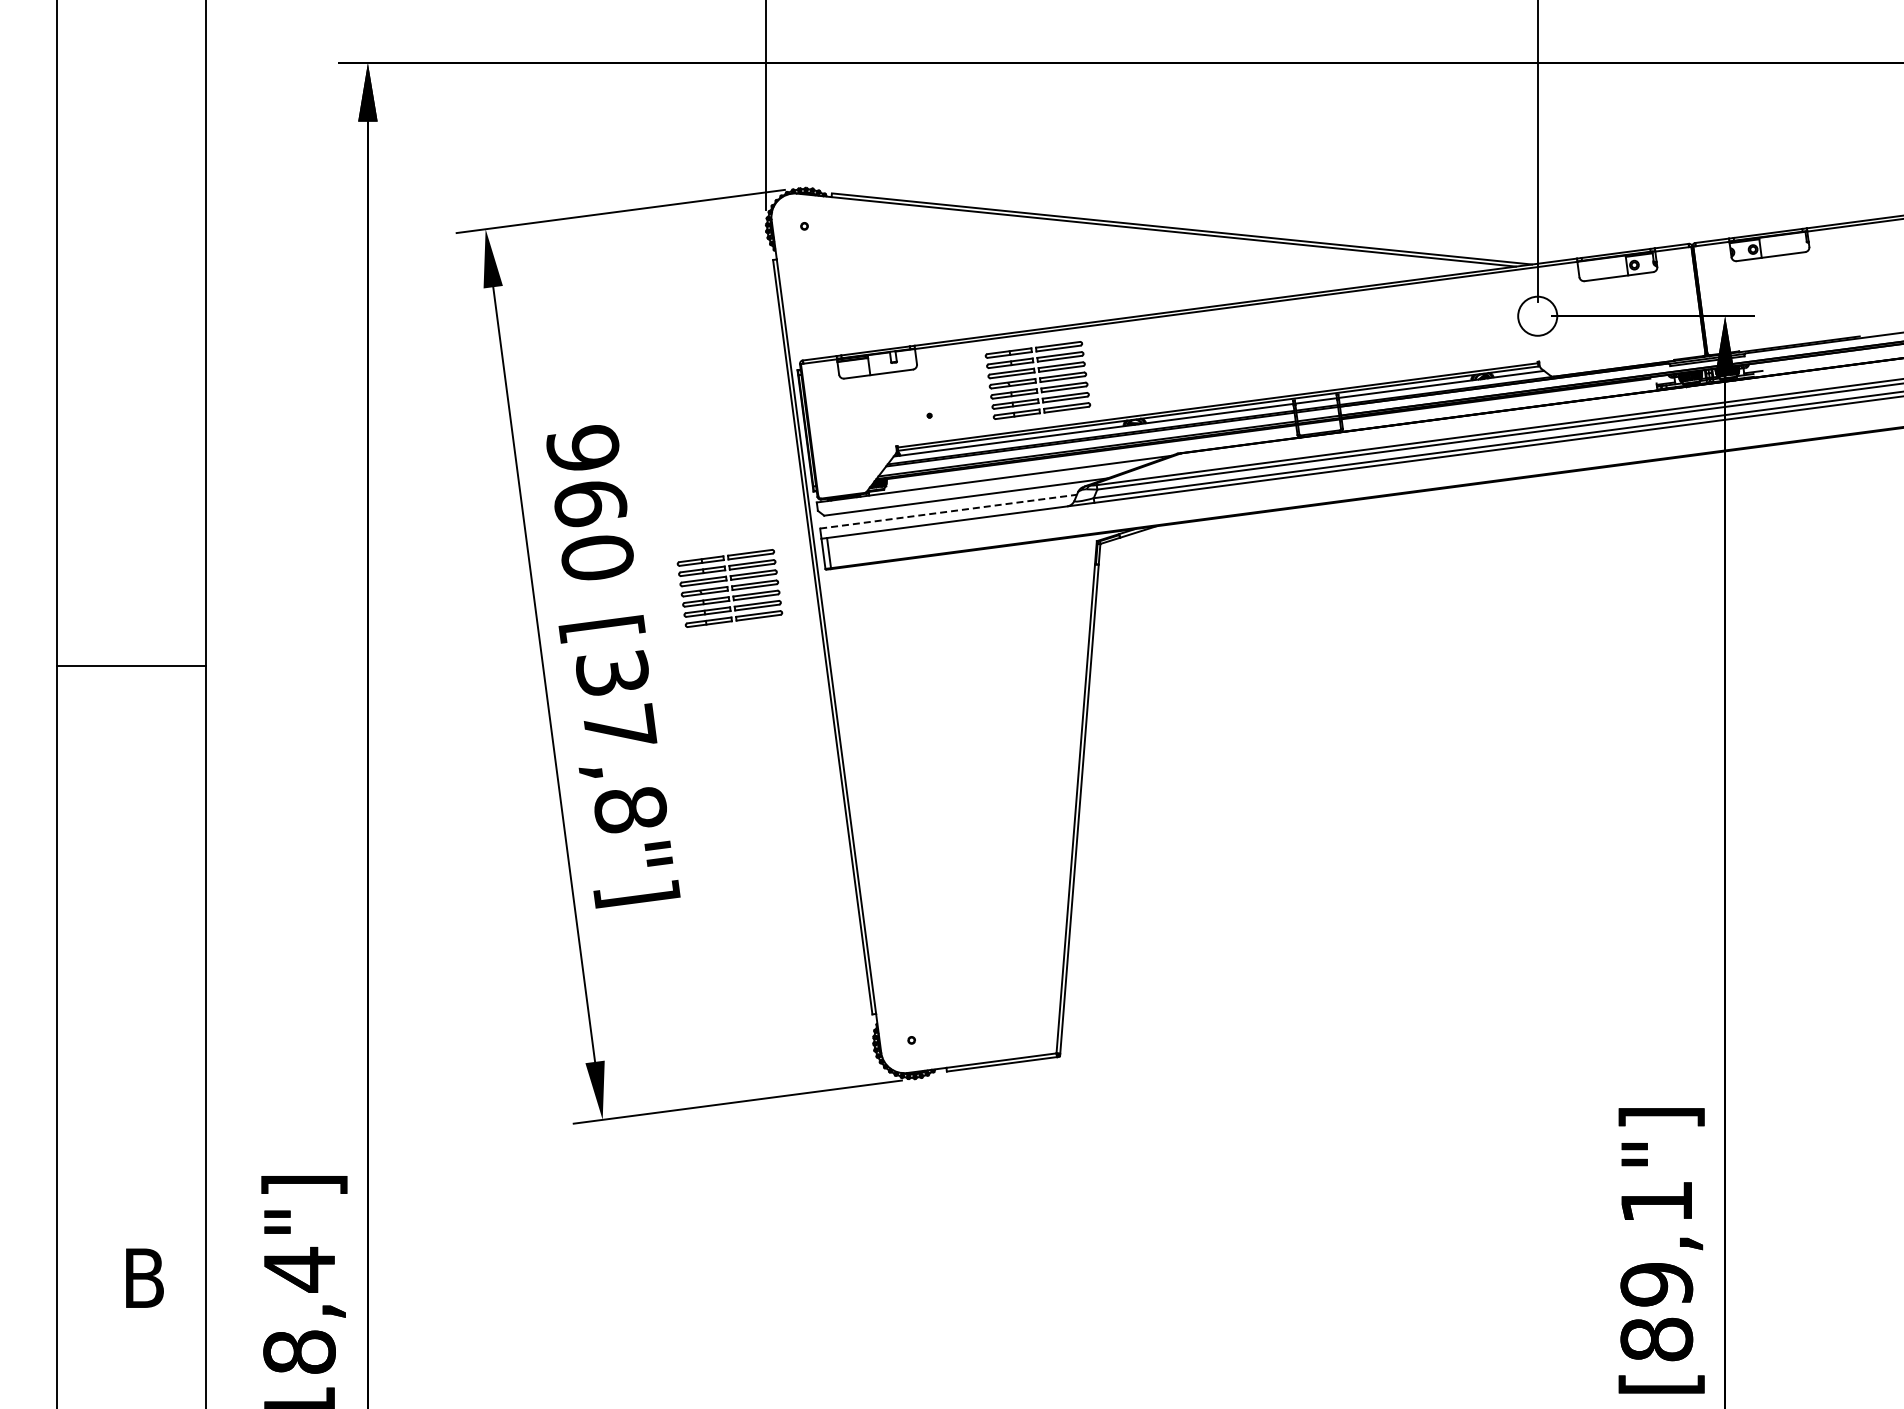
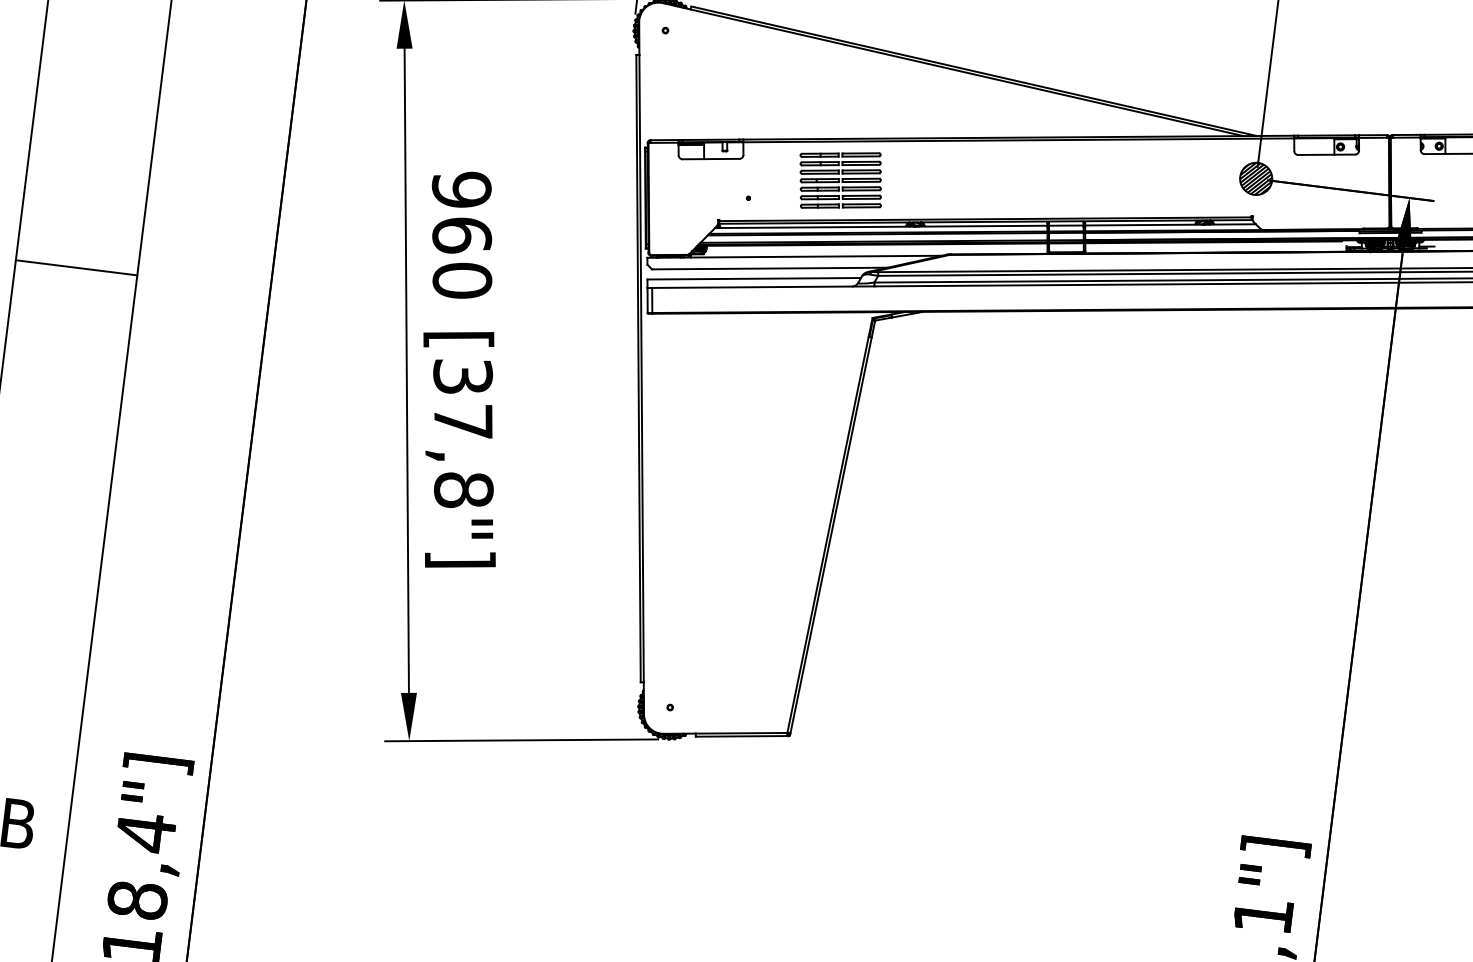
hatch: (1537, 315) -> (1256, 178), added
line: (948, 511) -> (754, 278), dashed -> solid
part: (729, 588) -> (567, 319), removed
line: (131, 666) -> (76, 268), moved

